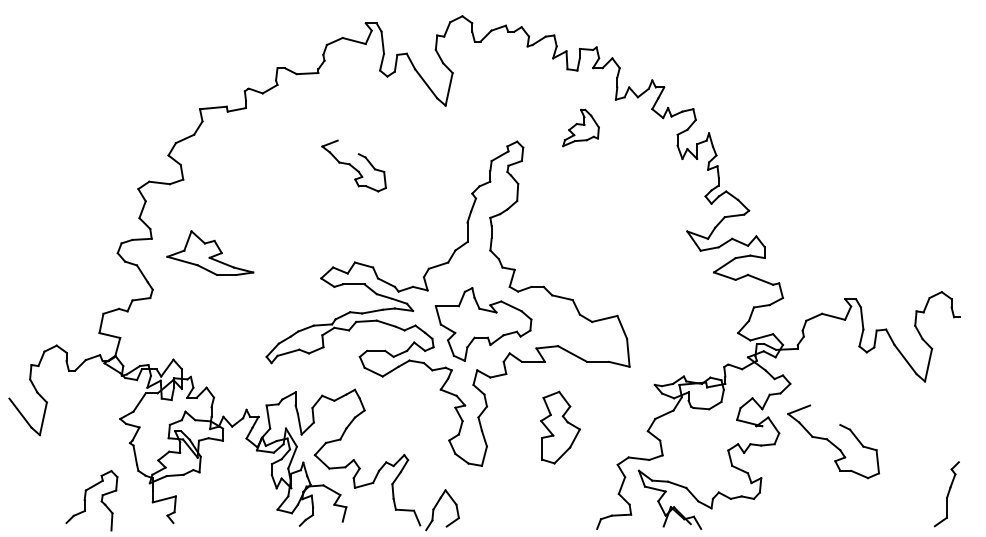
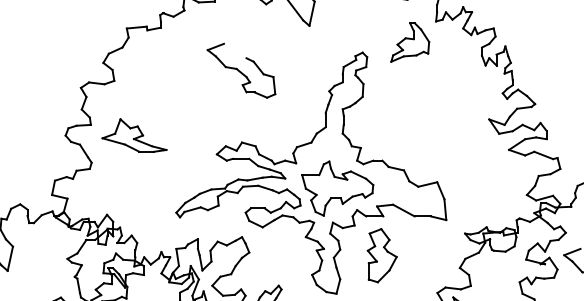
part: (580, 127) -> (409, 42), size x1.43
part: (353, 165) -> (240, 70), size x1.43
part: (560, 427) -> (382, 255), moved

